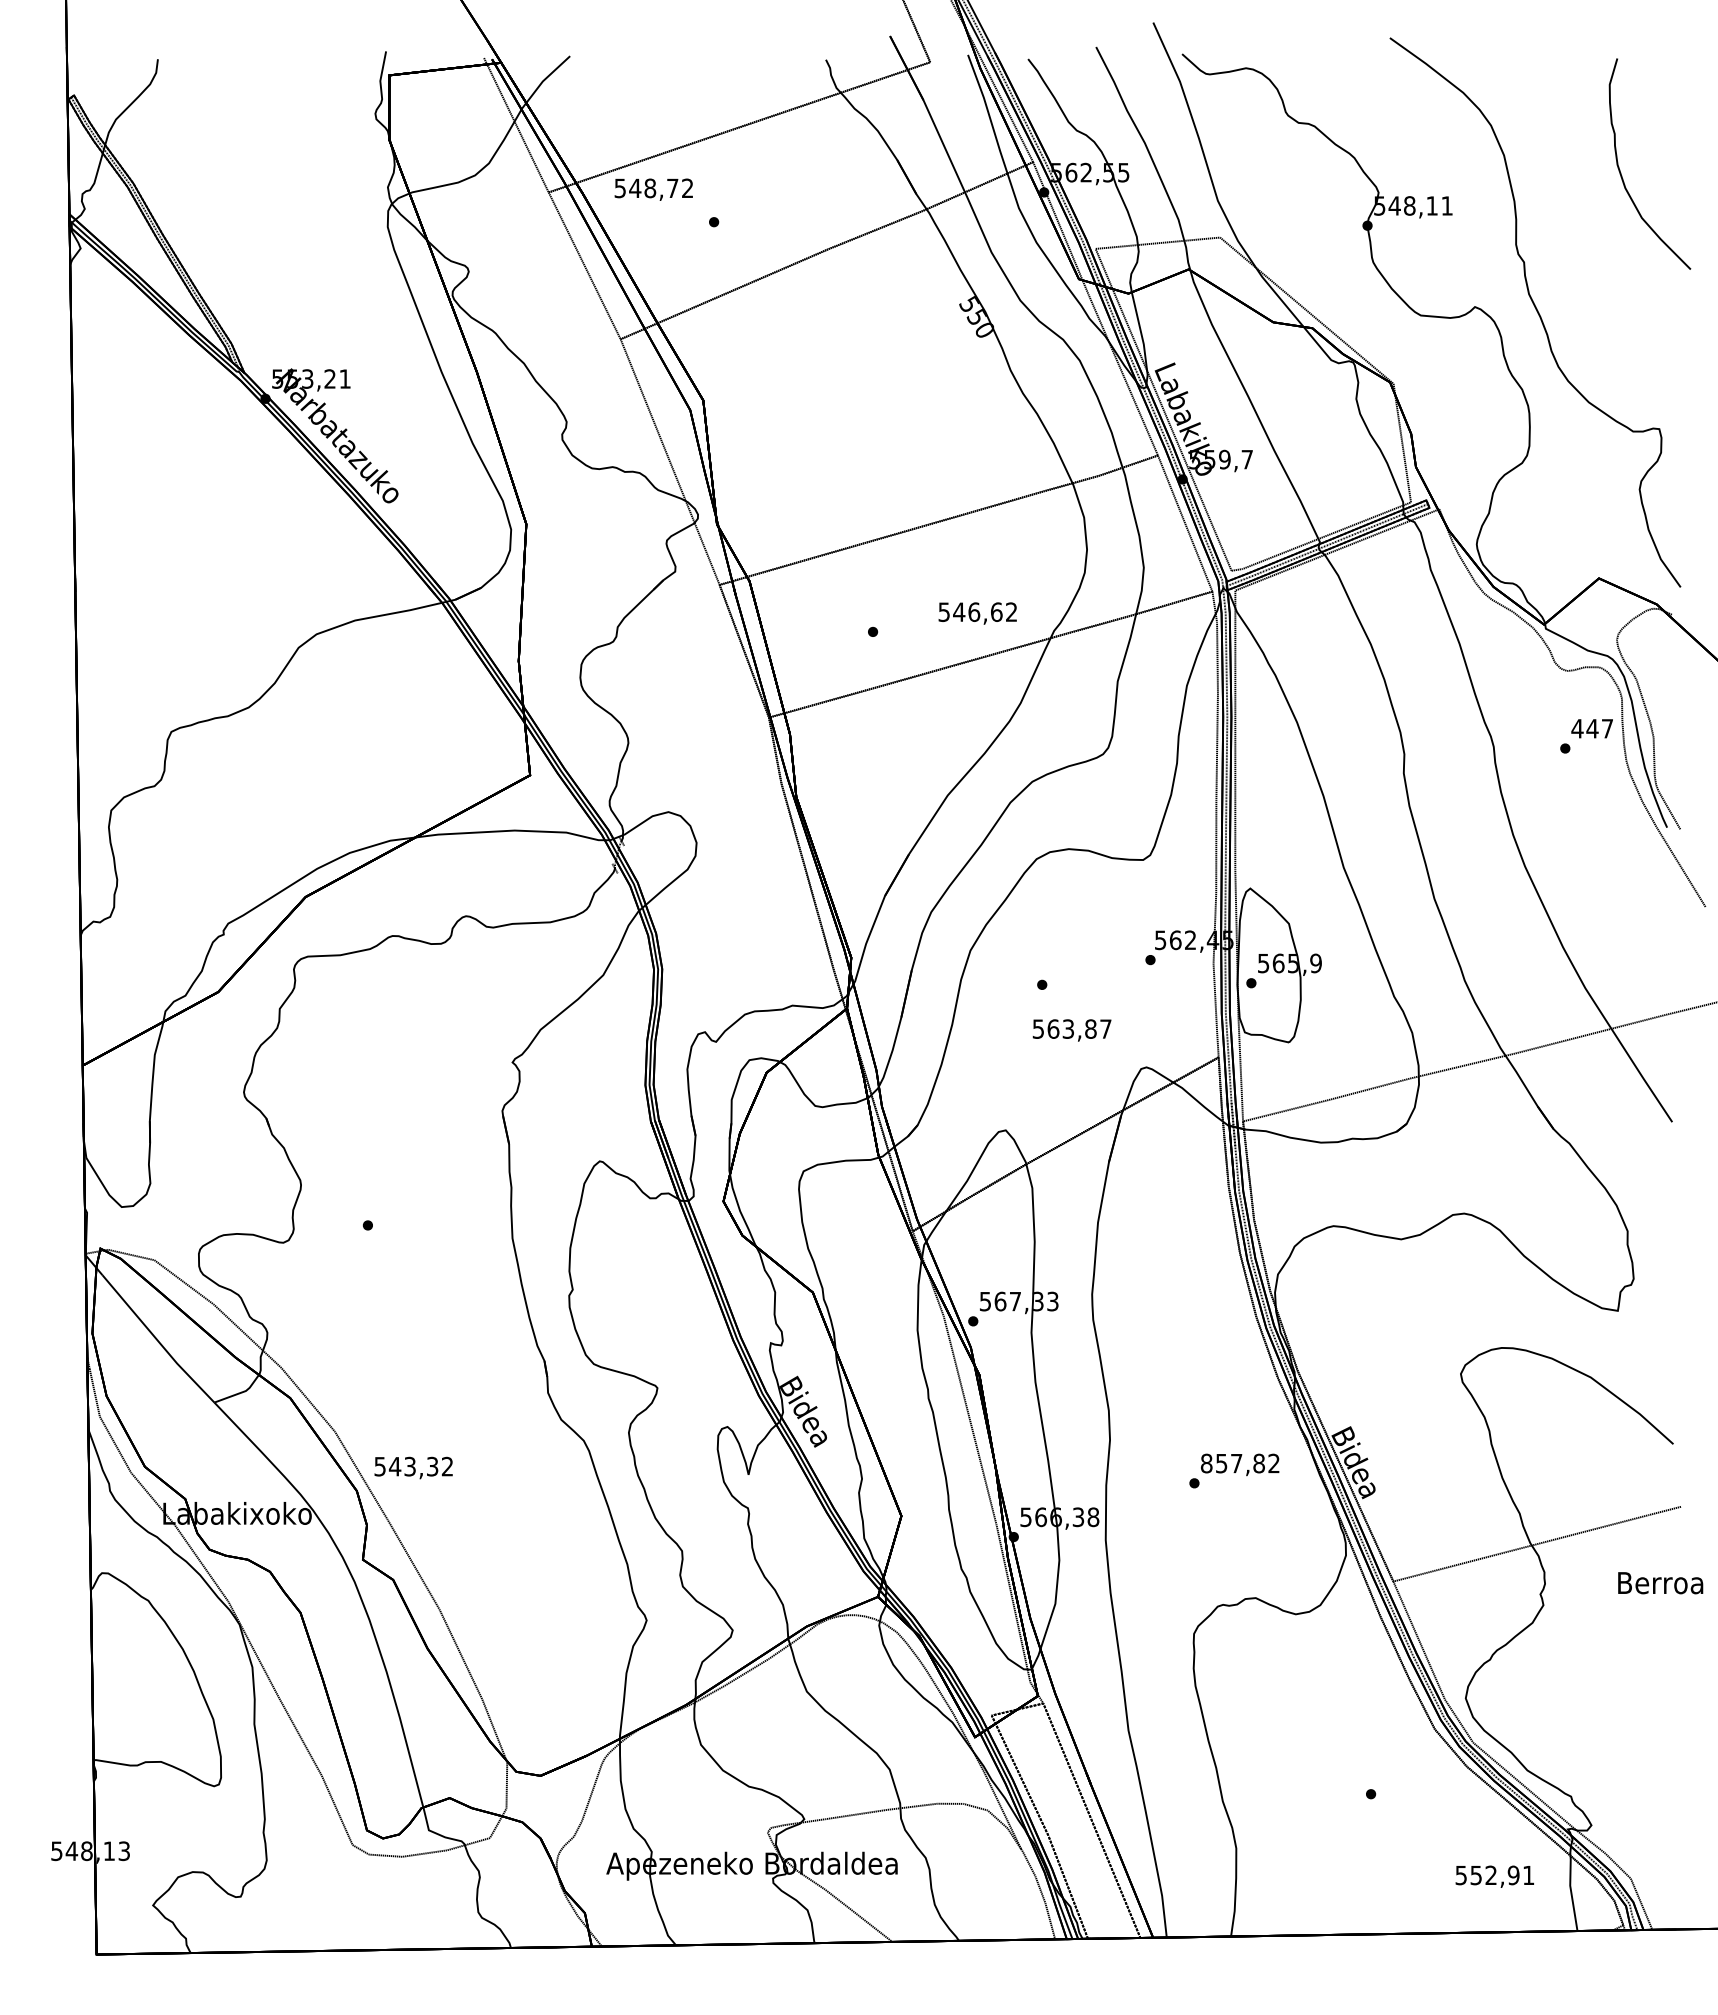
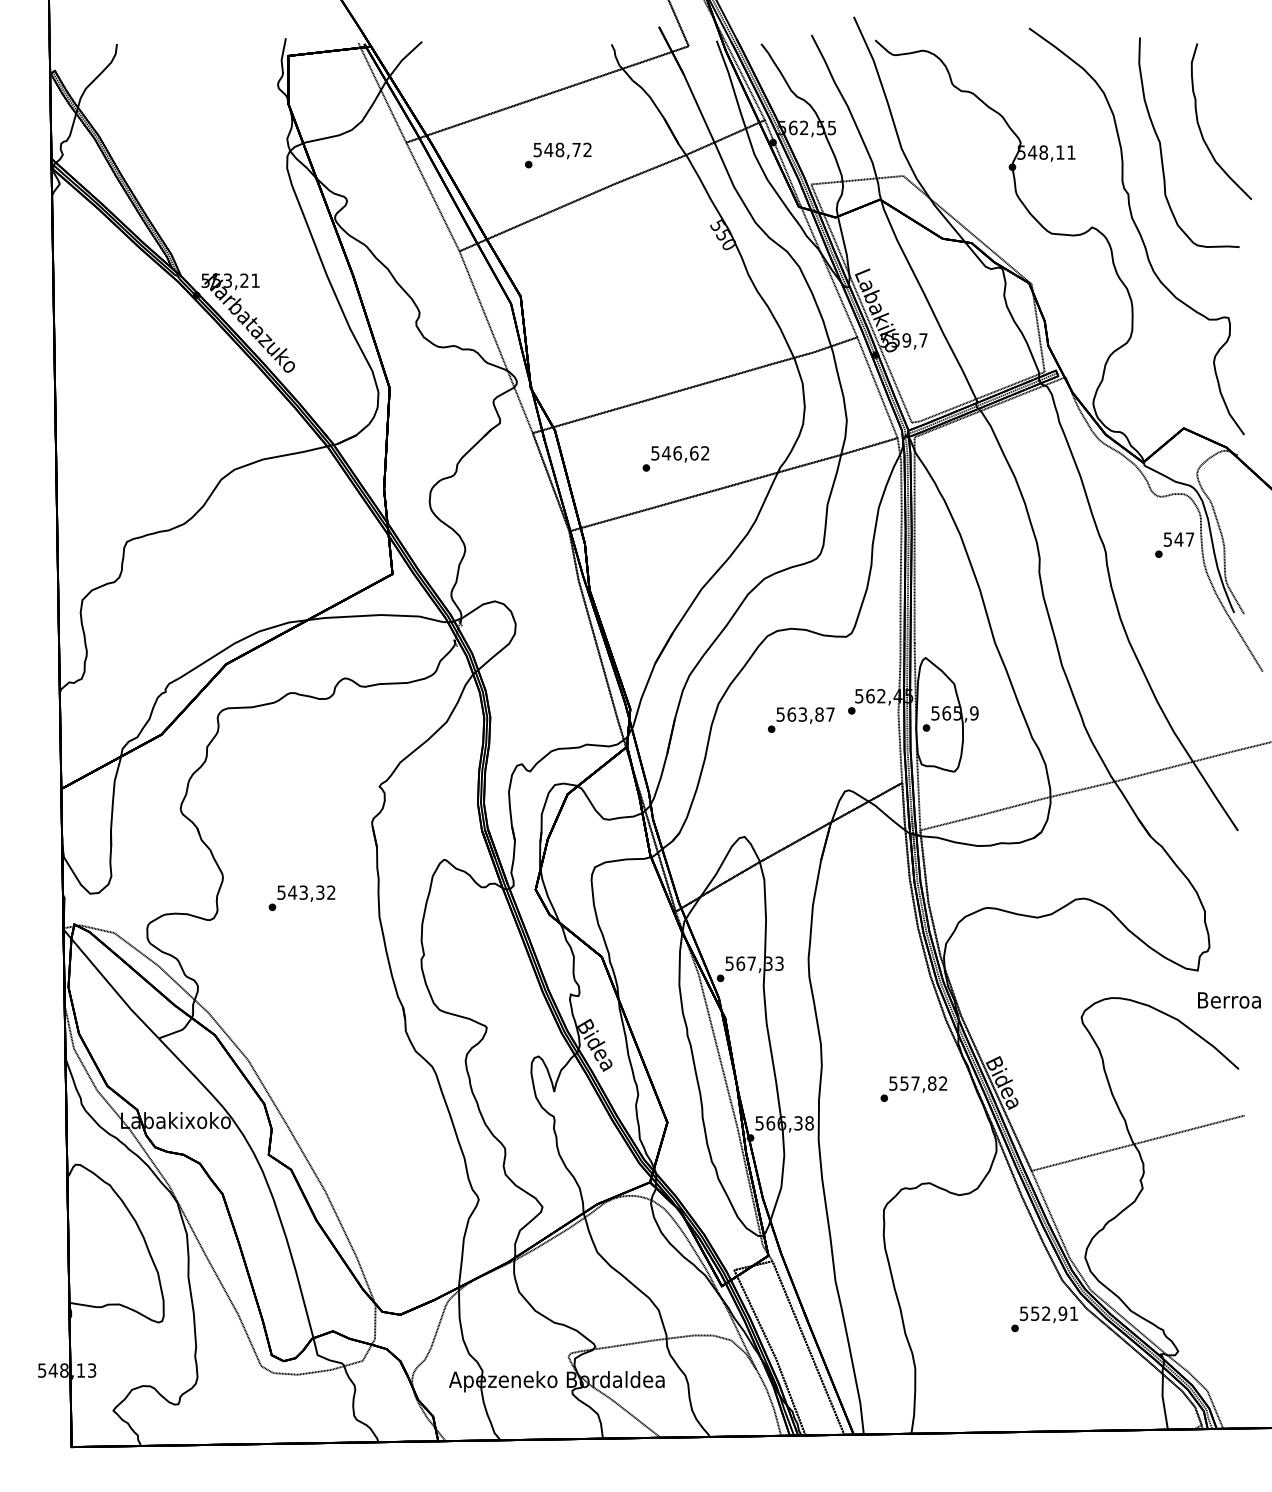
text: (653, 189) -> (562, 150), moved
curve: (1568, 196) -> (1161, 145), added
text: (977, 613) -> (680, 454), moved
text: (1577, 728) -> (1167, 539), 447 -> 547
text: (1071, 1030) -> (805, 715), moved
text: (1206, 1463) -> (893, 1083), 857,82 -> 557,82
text: (413, 1467) -> (306, 893), moved
text: (1660, 1583) -> (1229, 1000), moved
text: (1494, 1876) -> (1048, 1314), moved

